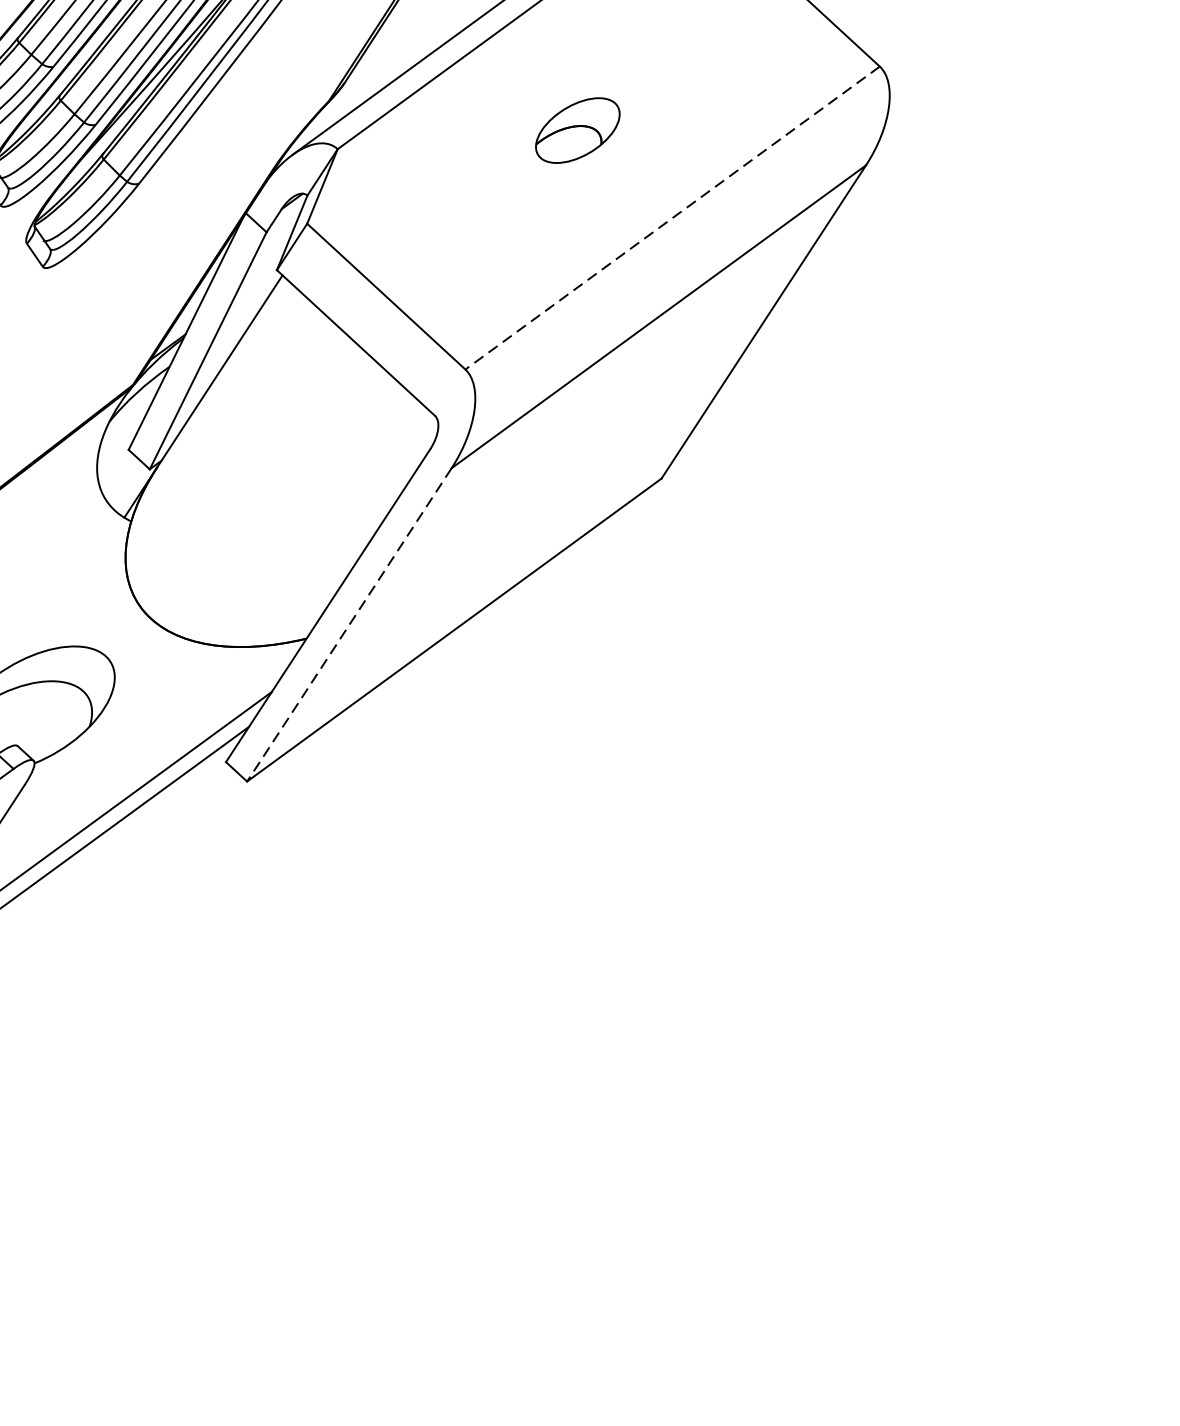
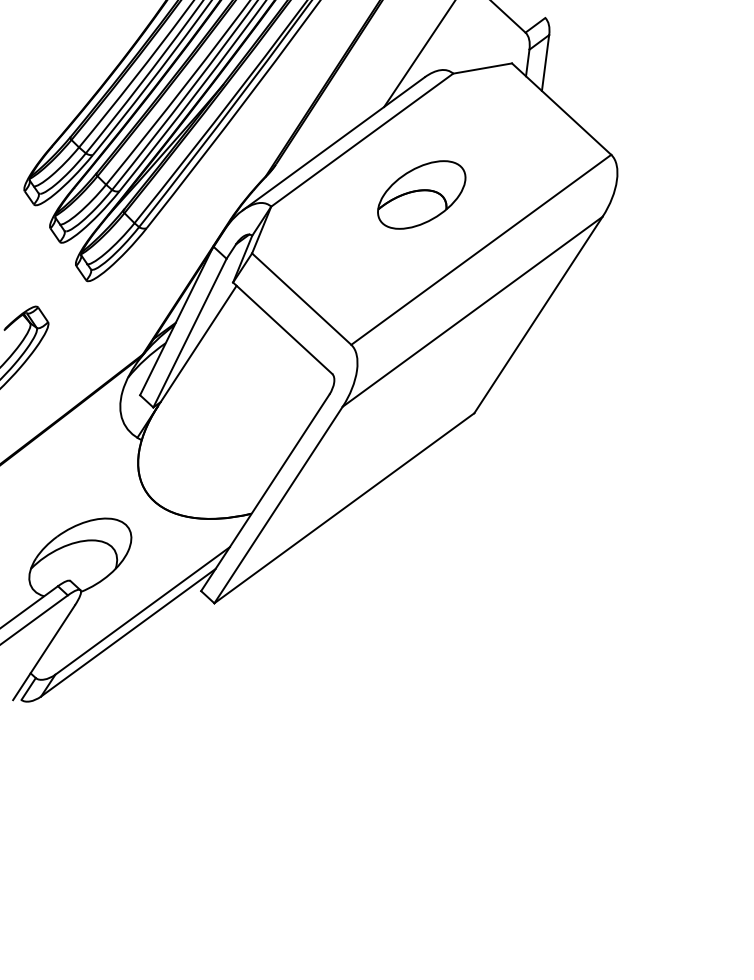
part: (577, 129) -> (421, 194), size x1.67
line: (672, 217) -> (481, 249), dashed -> solid
line: (349, 625) -> (278, 505), dashed -> solid

